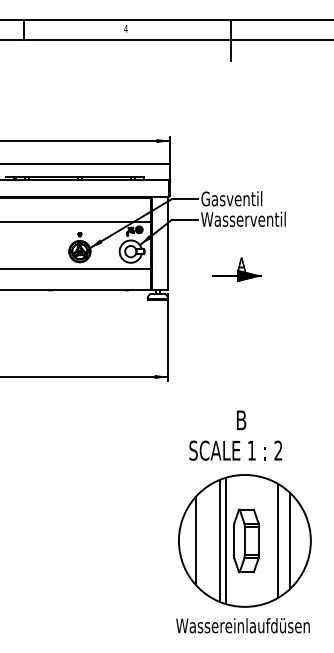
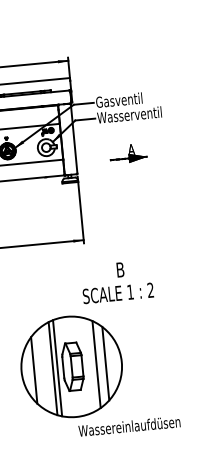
text: (235, 435) -> (117, 281), moved
part: (244, 540) -> (71, 366), moved
text: (242, 625) -> (129, 426), moved

